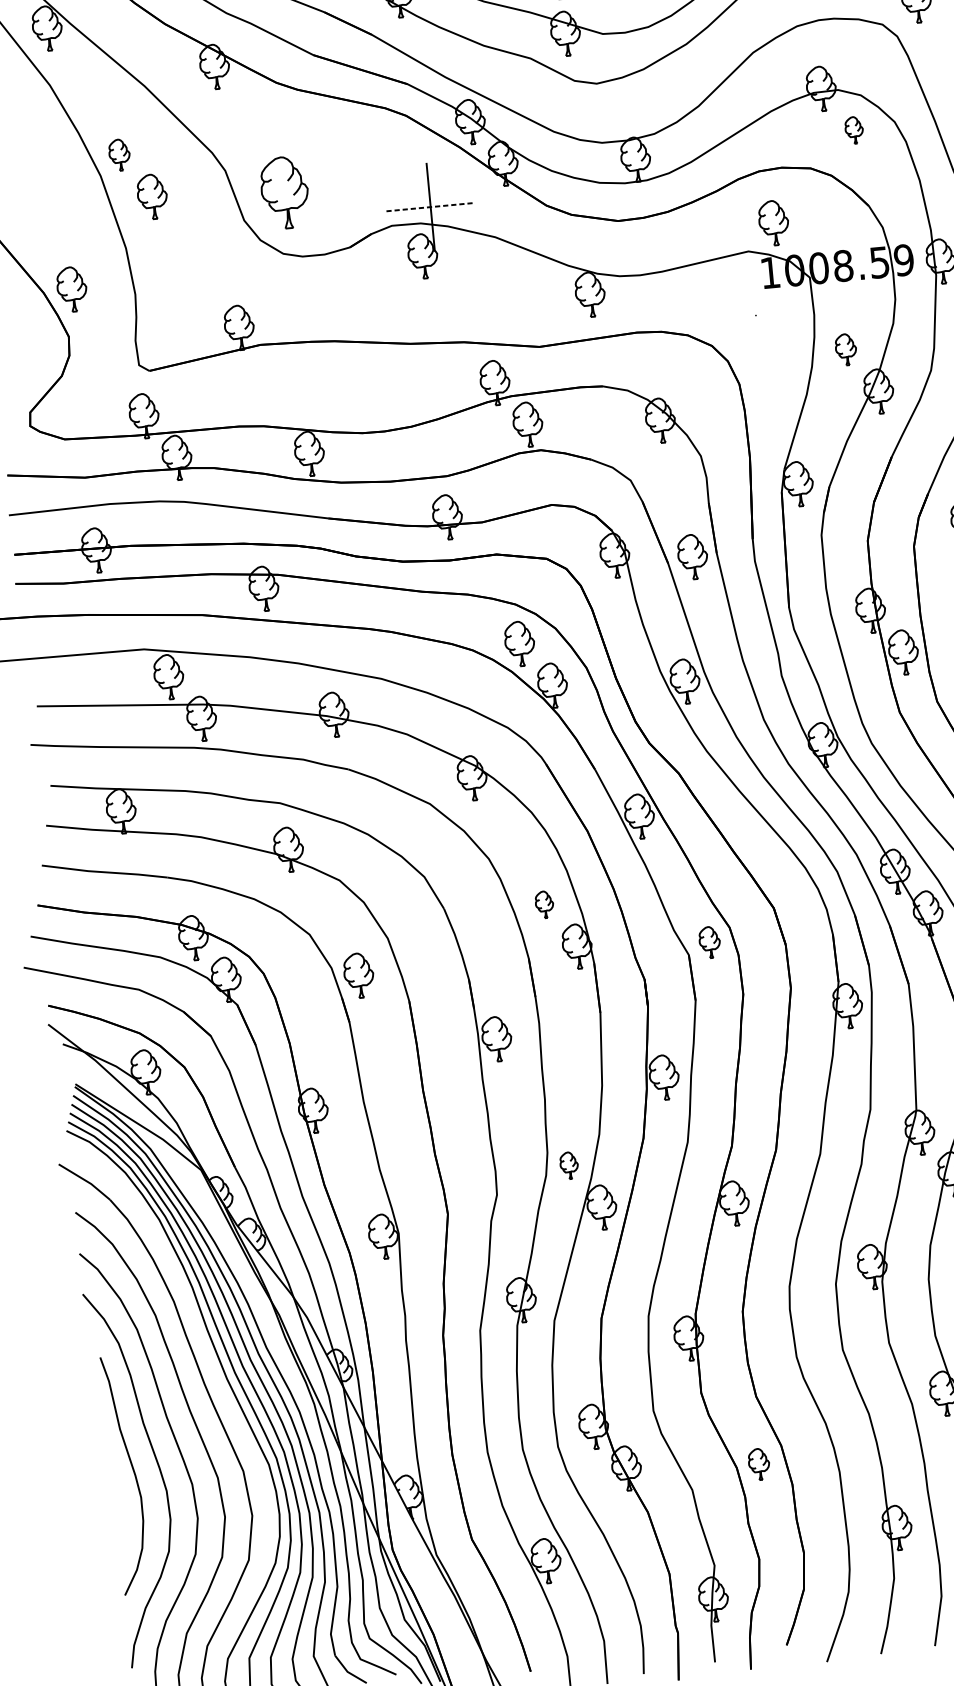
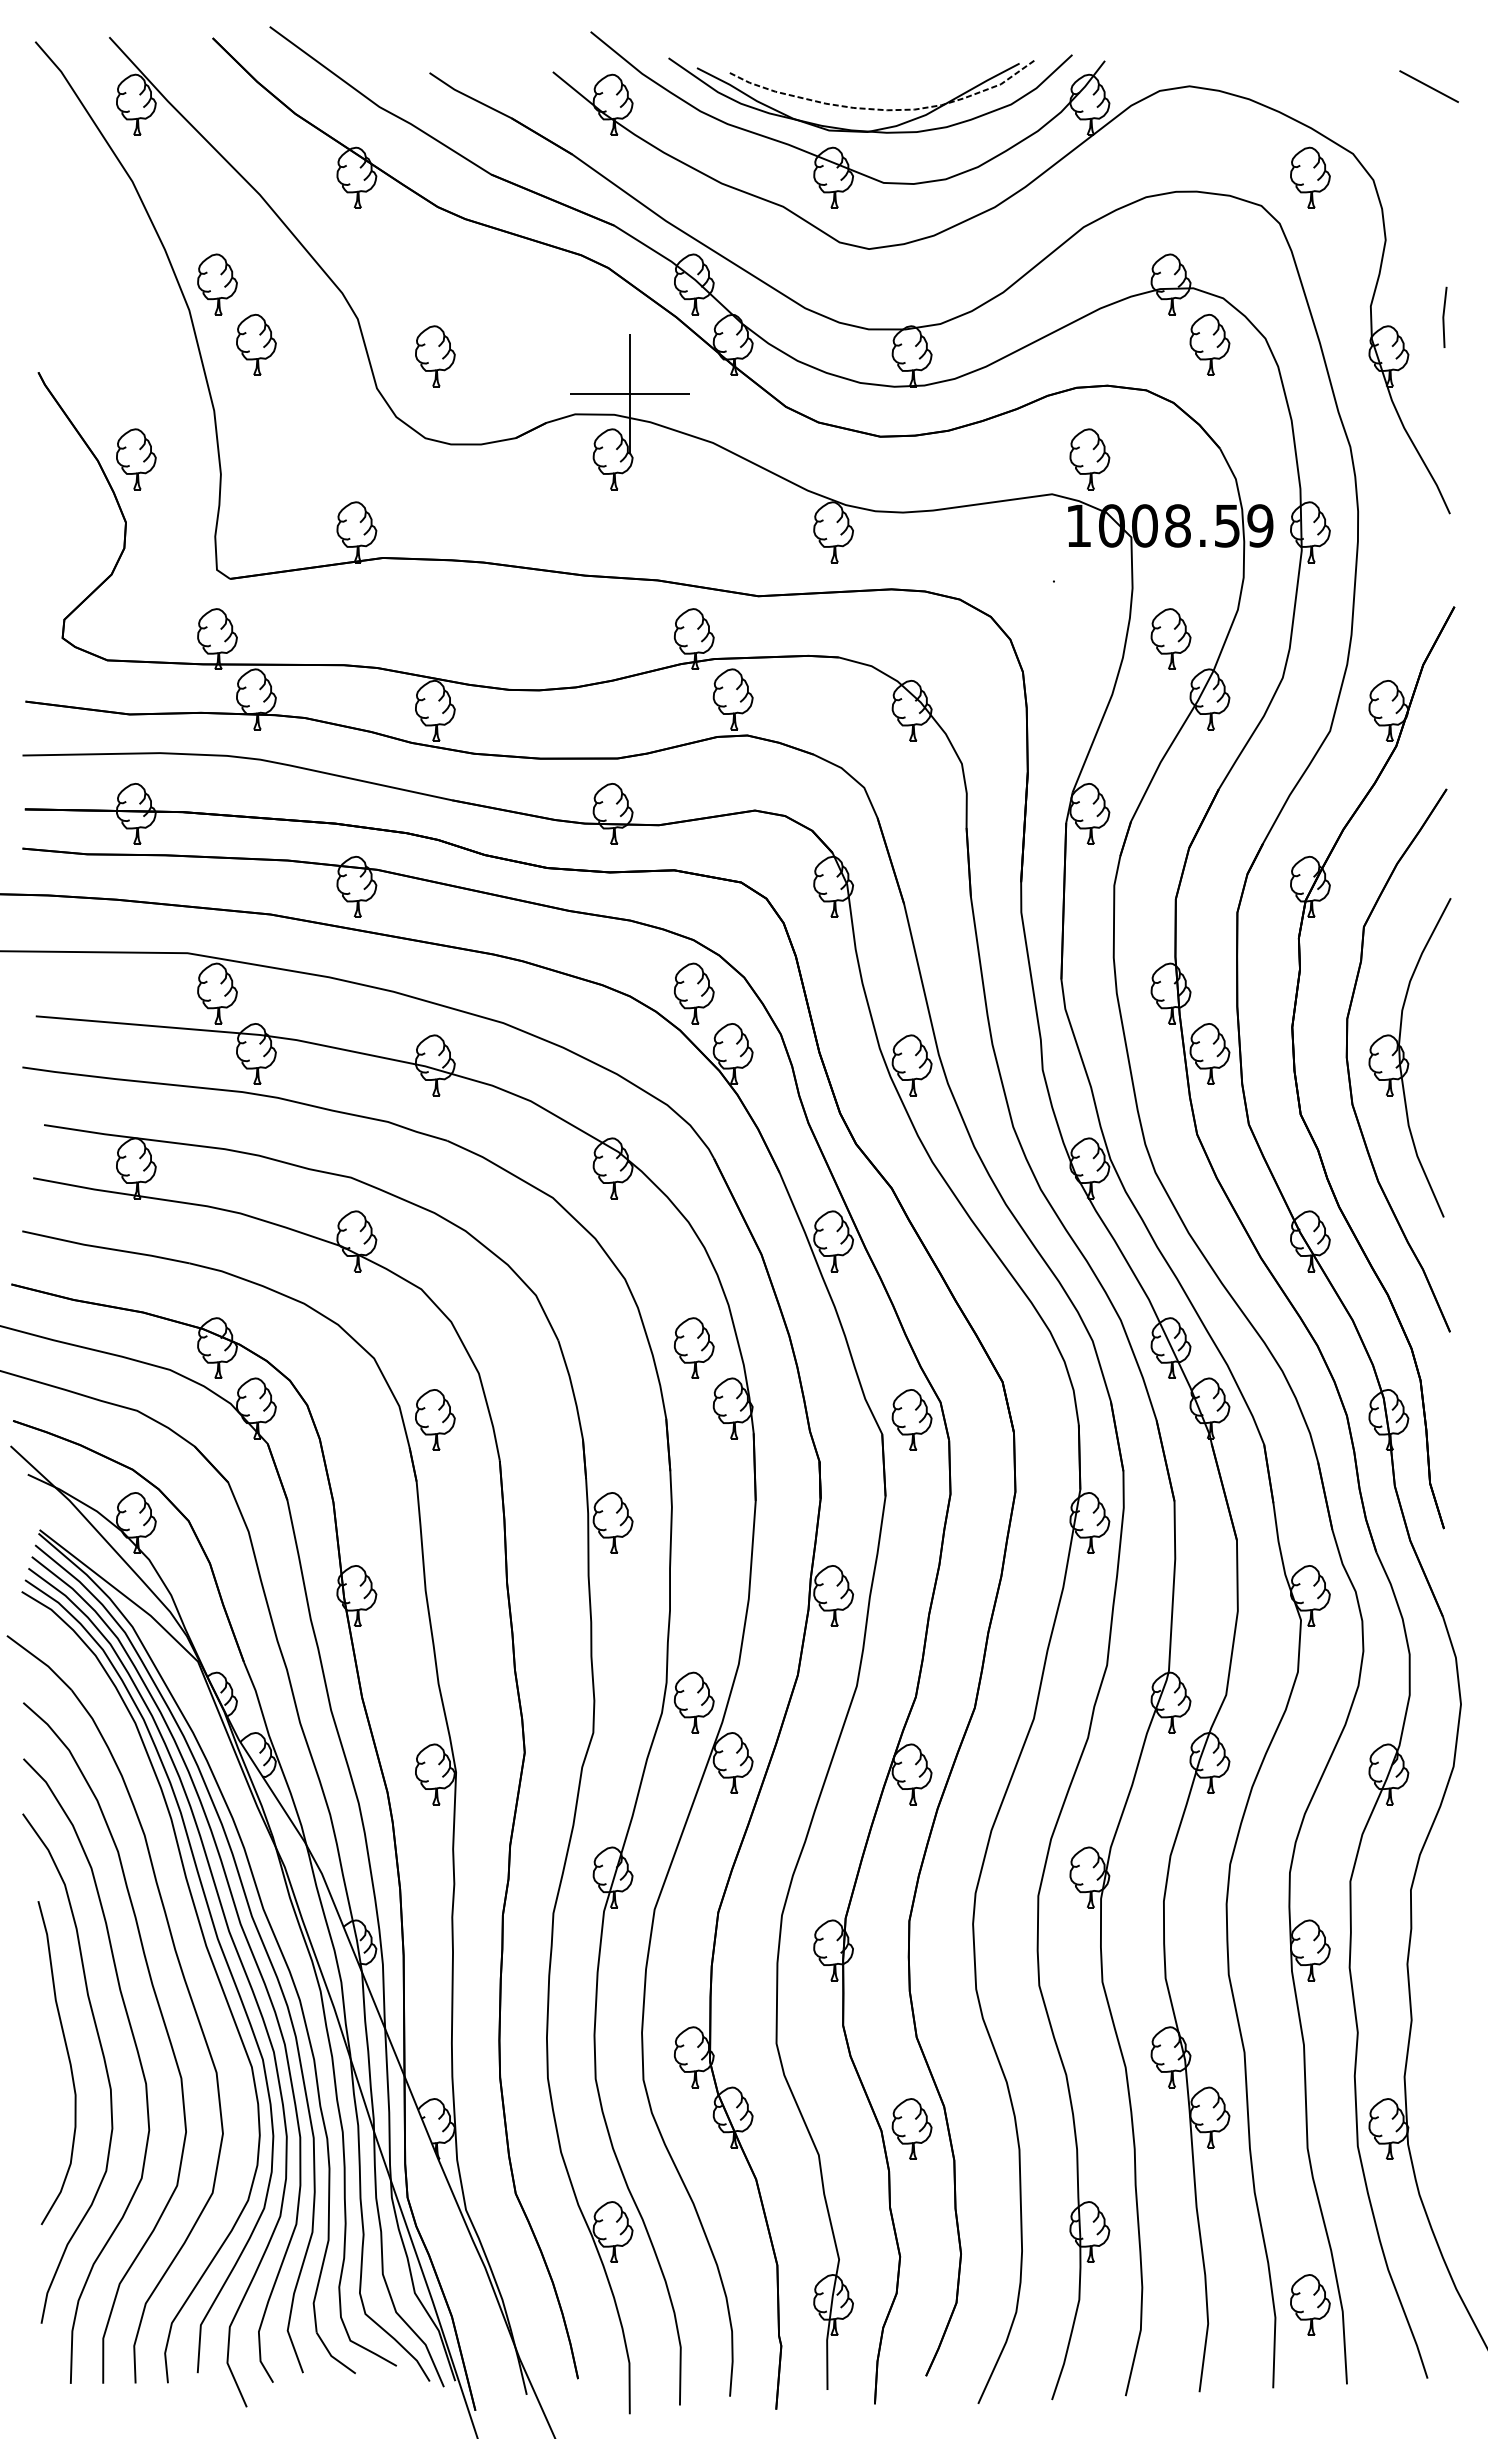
part: (853, 130) -> (1209, 344), size x1.67
part: (119, 155) -> (217, 284), size x1.43
part: (285, 192) -> (435, 356), size x0.62
line: (431, 207) -> (630, 394), dashed -> solid
part: (845, 349) -> (1170, 638), size x1.43
part: (693, 556) -> (938, 898), removed
part: (544, 904) -> (694, 1347), size x1.67
part: (709, 942) -> (911, 1419), size x1.43
part: (569, 1165) -> (694, 1702), size x1.67
part: (758, 1464) -> (911, 2128), size x1.43

